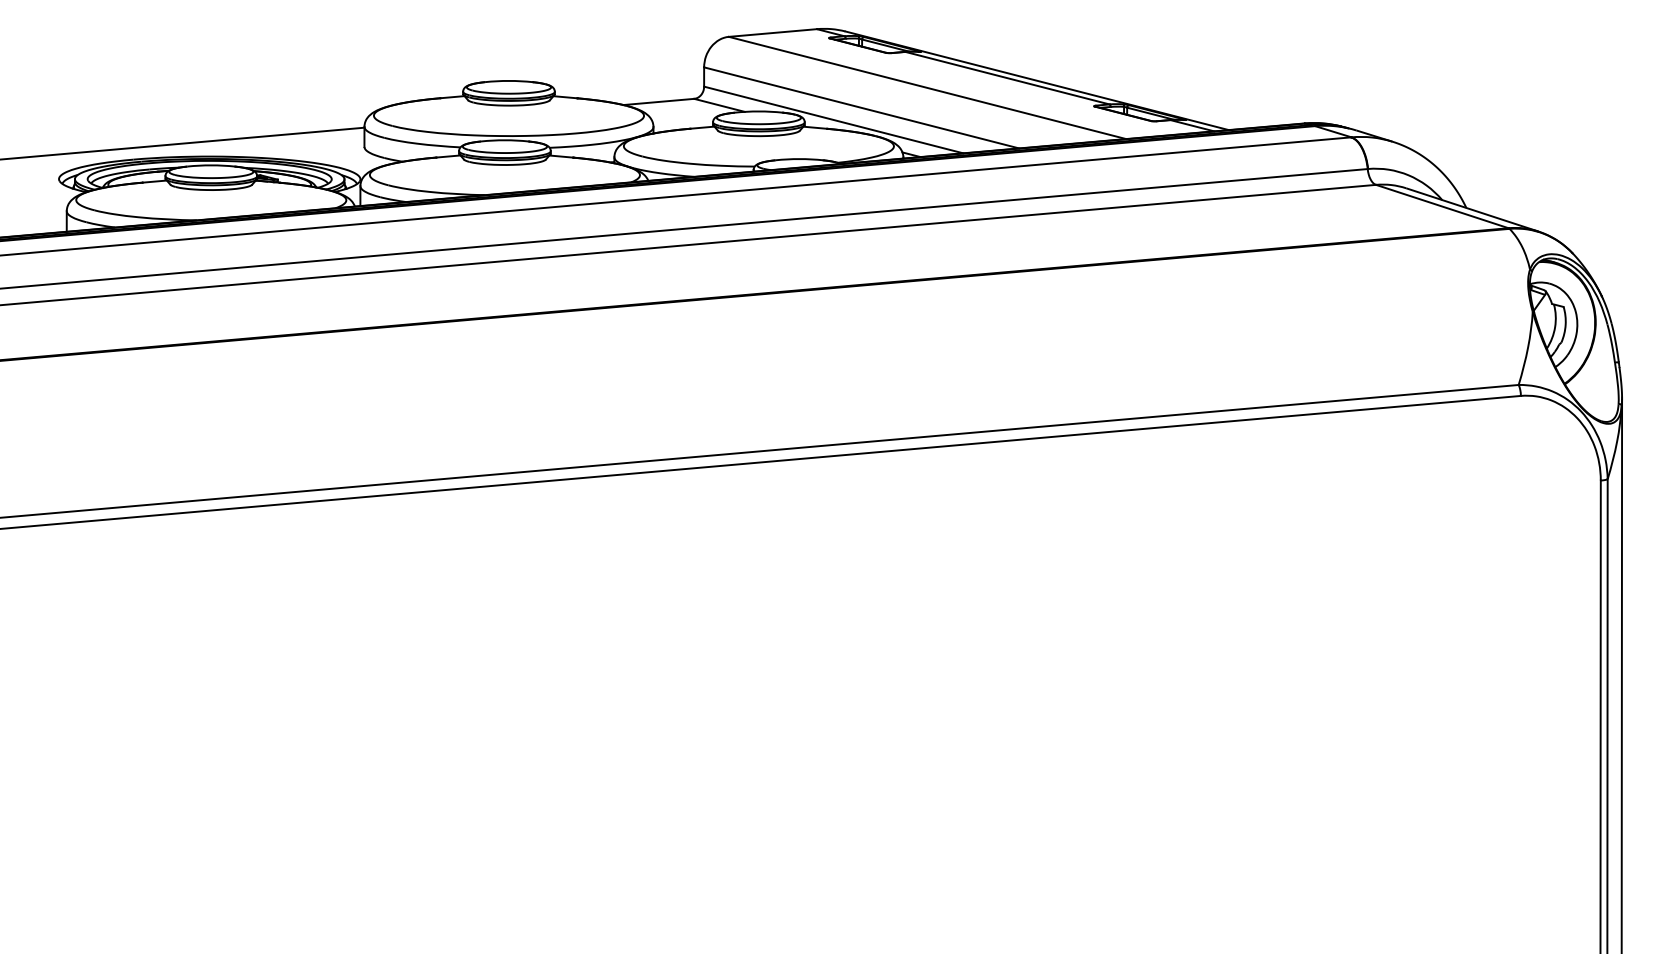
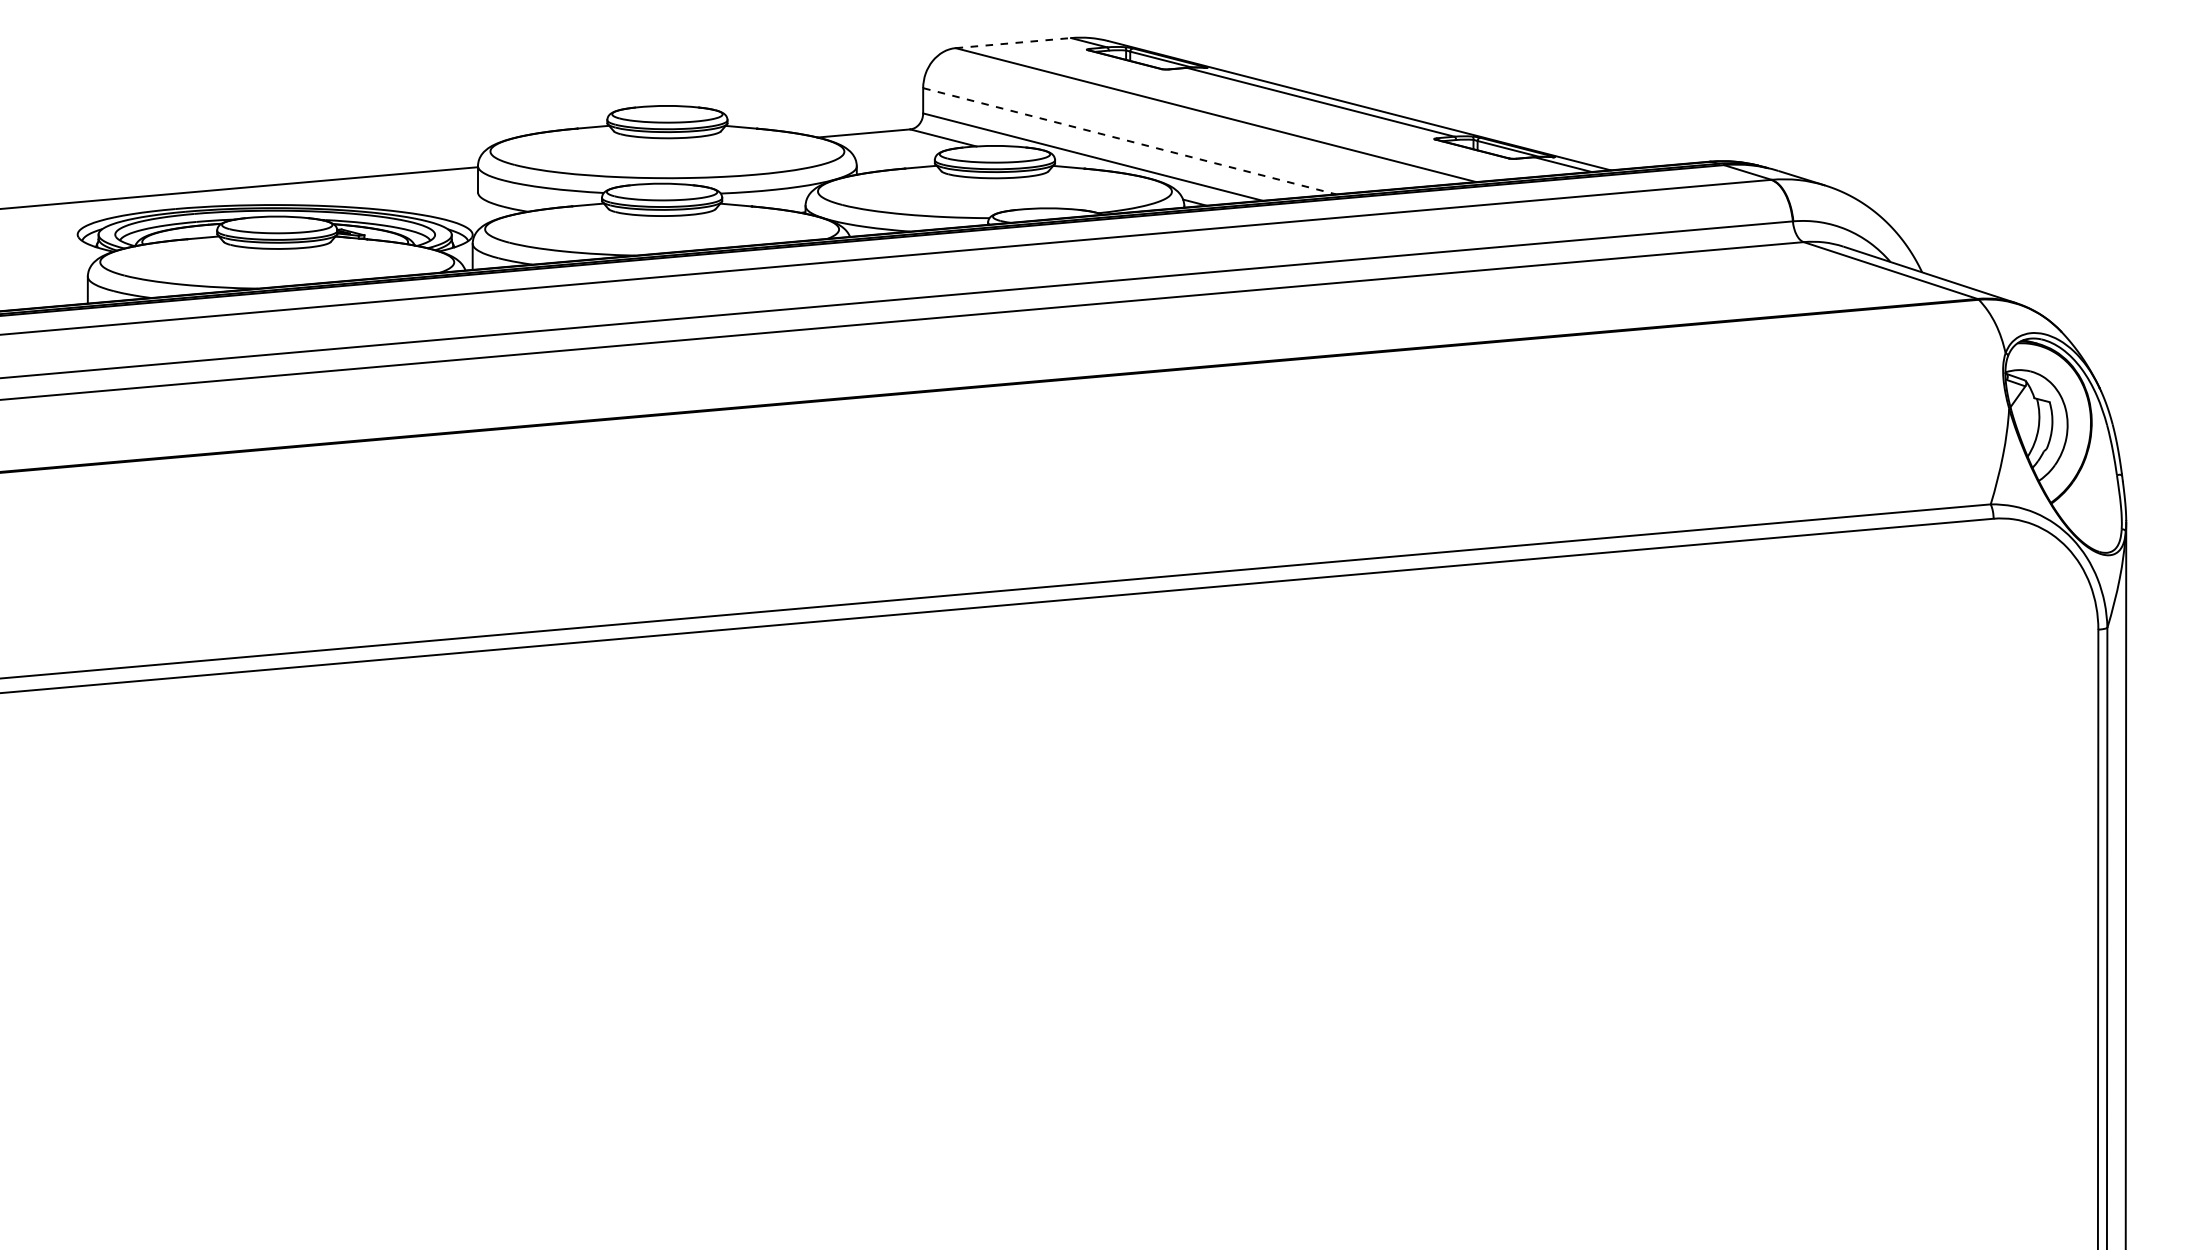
line: (773, 33) -> (1013, 43), solid -> dashed
line: (862, 108) -> (1130, 141), solid -> dashed

